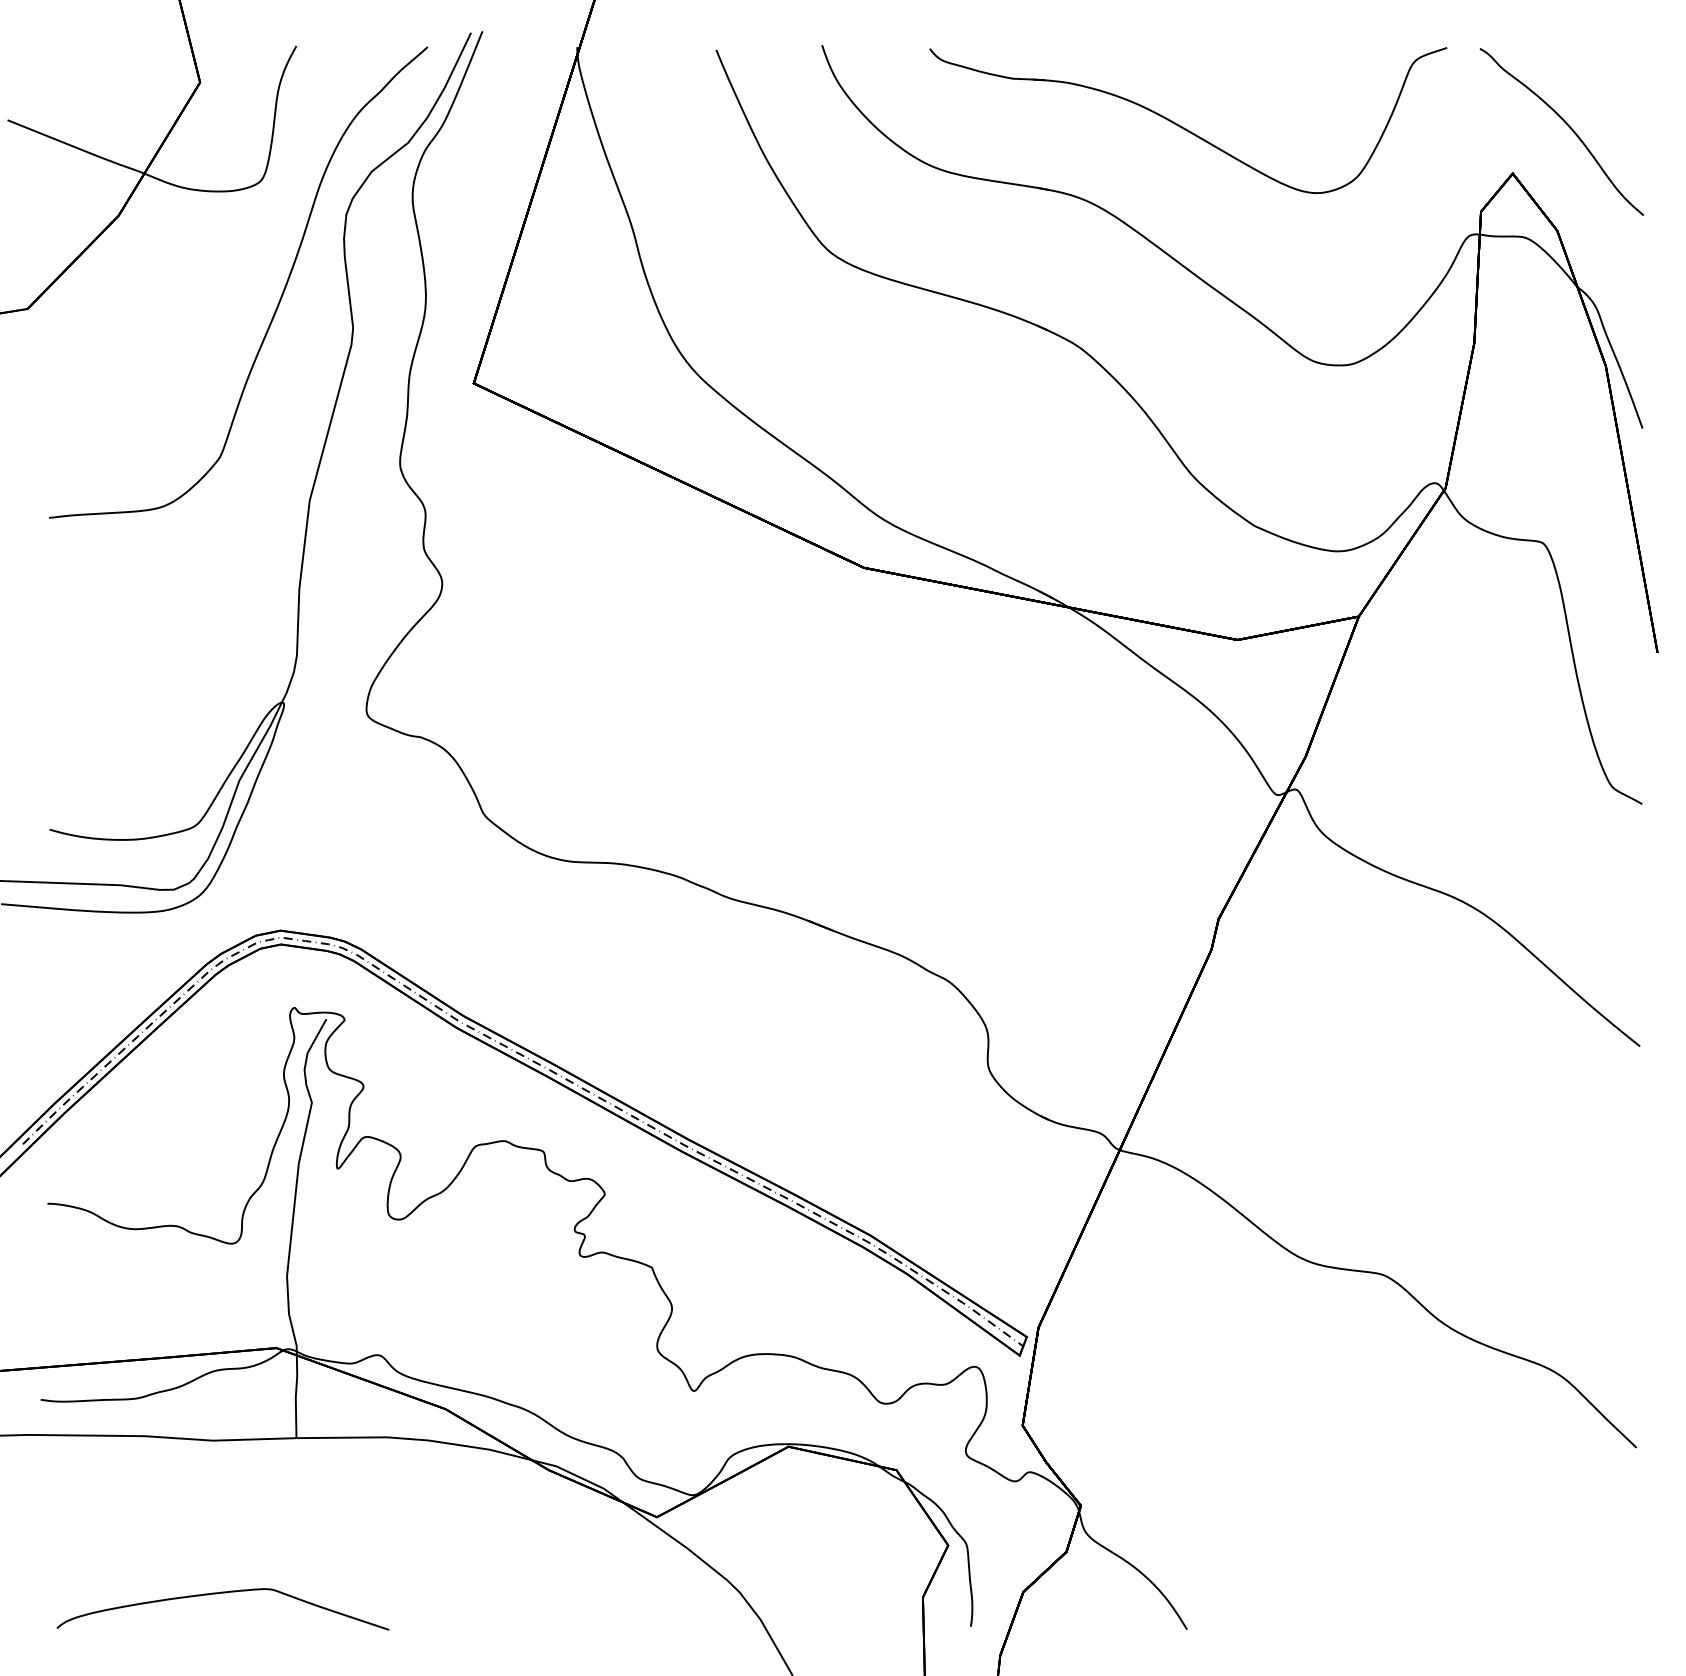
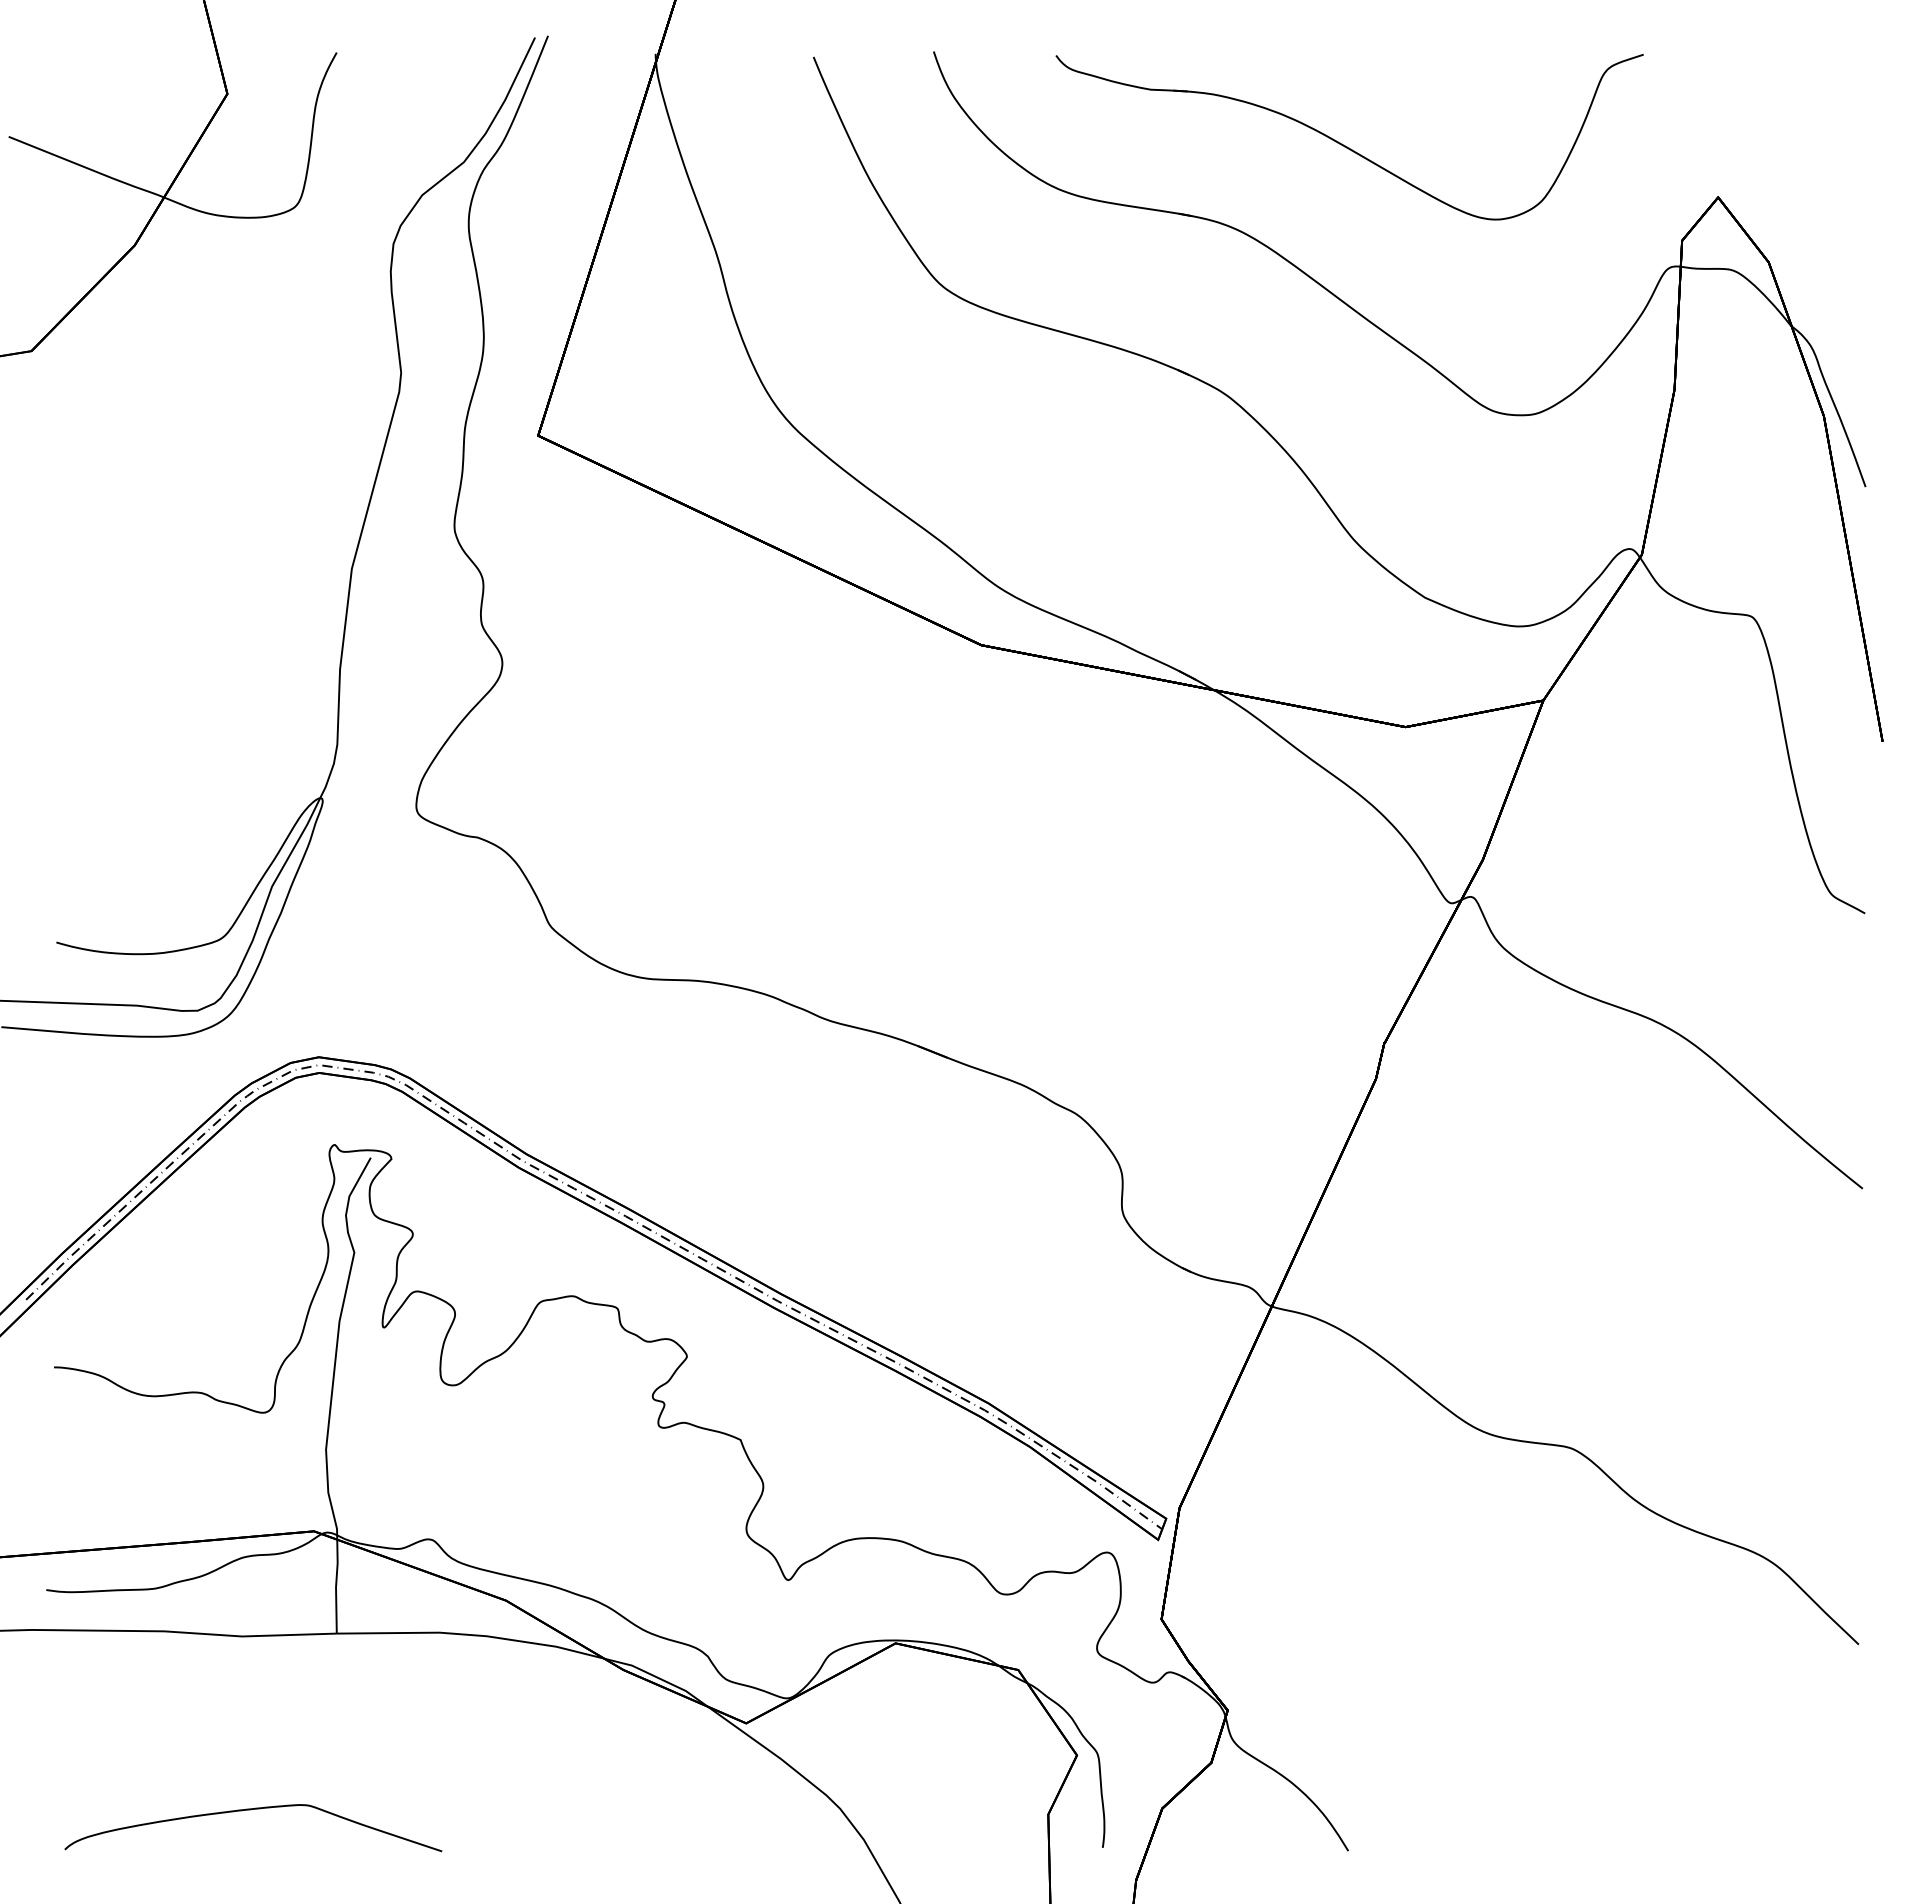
curve: (1567, 126) -> (1780, 143), removed
curve: (280, 296) -> (318, 337), removed

